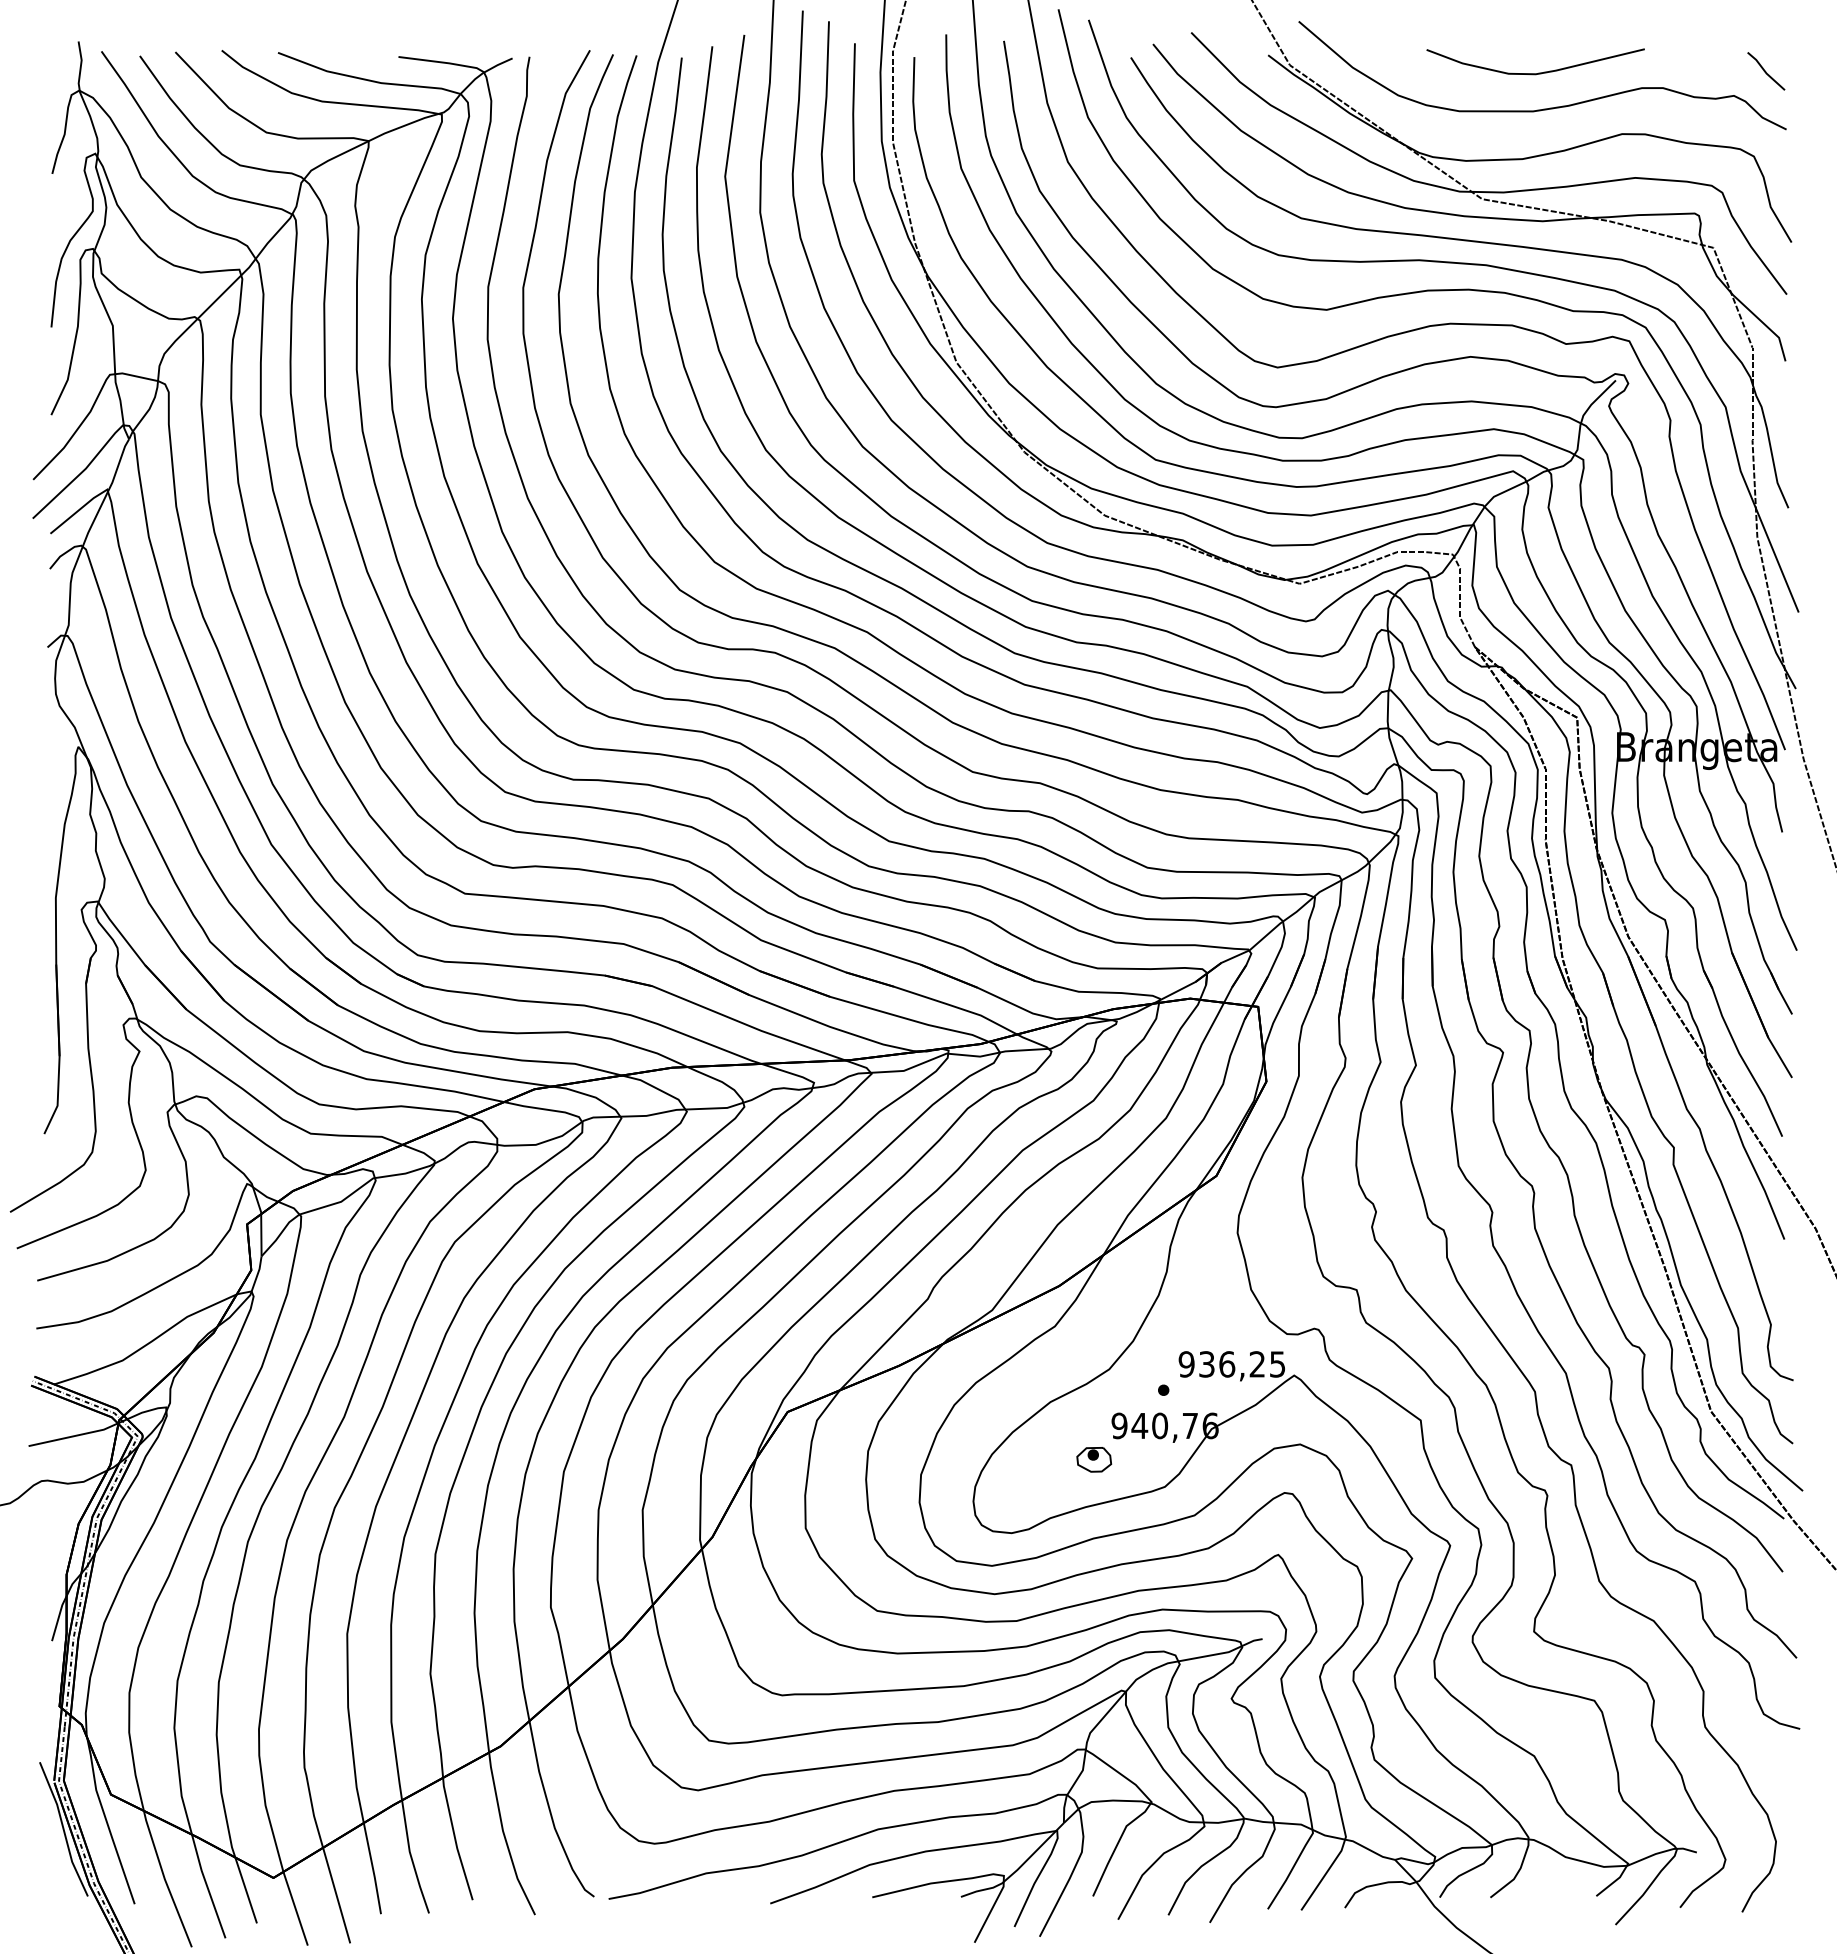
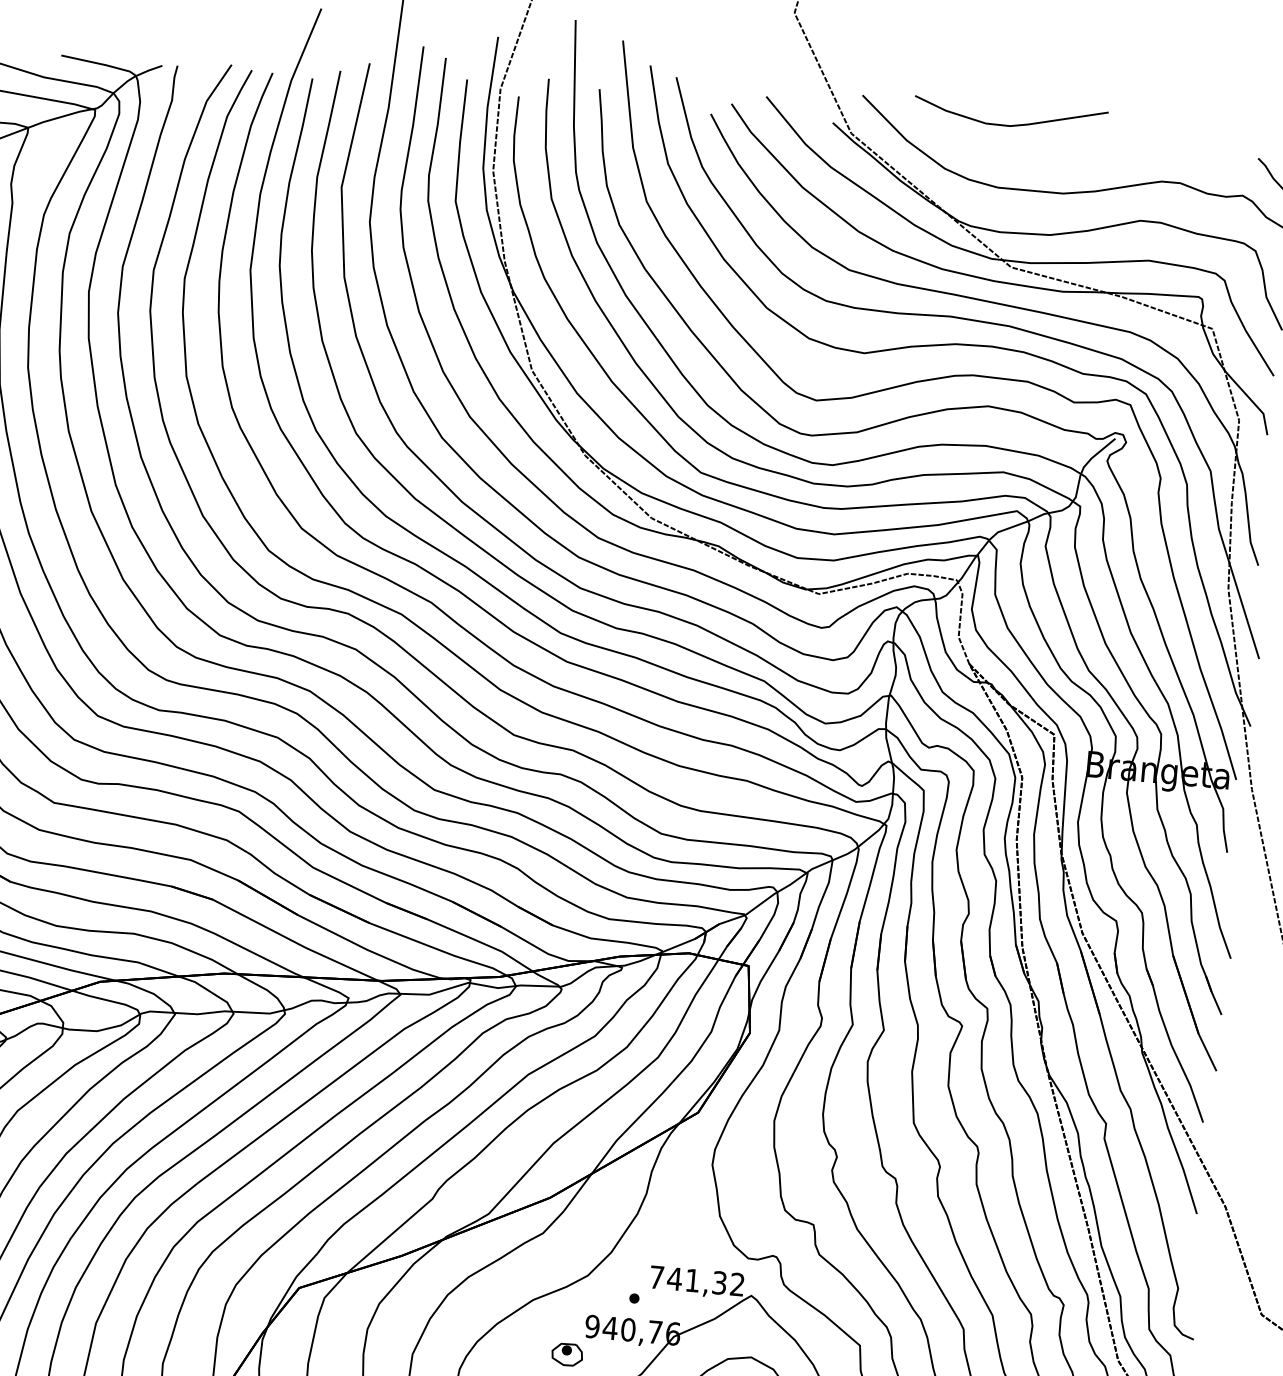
curve: (1538, 72) -> (1012, 124), moved
text: (1231, 1364) -> (696, 1281), 936,25 -> 741,32

